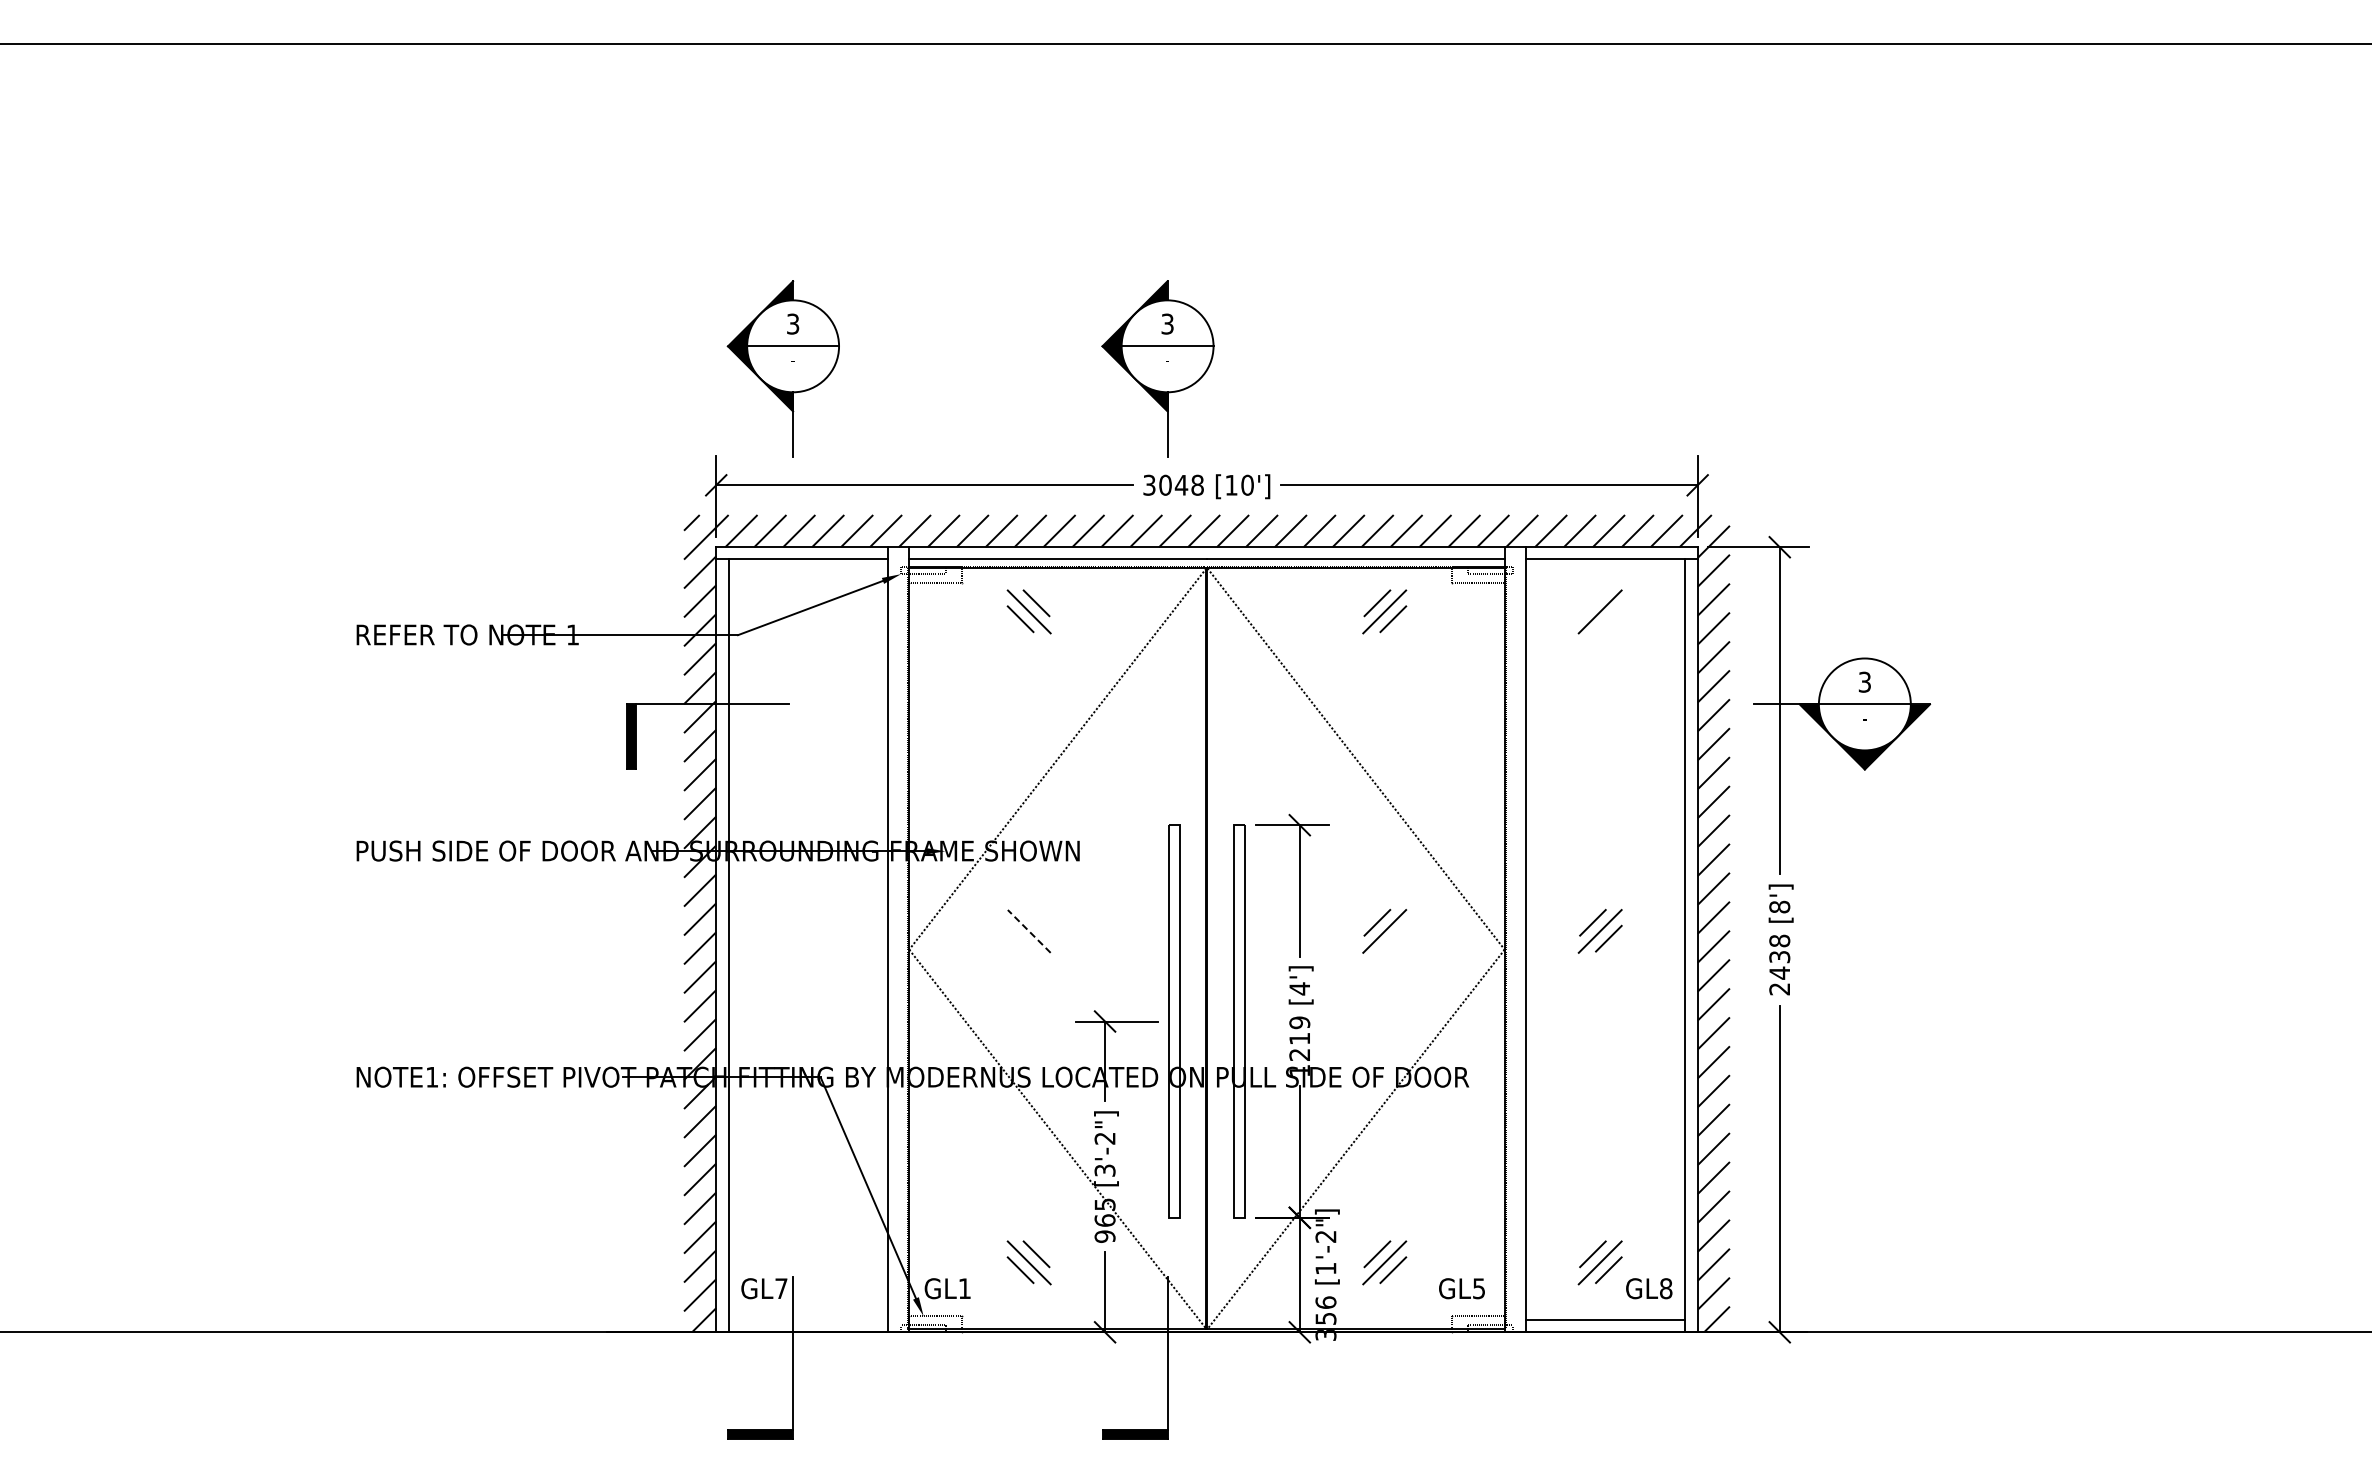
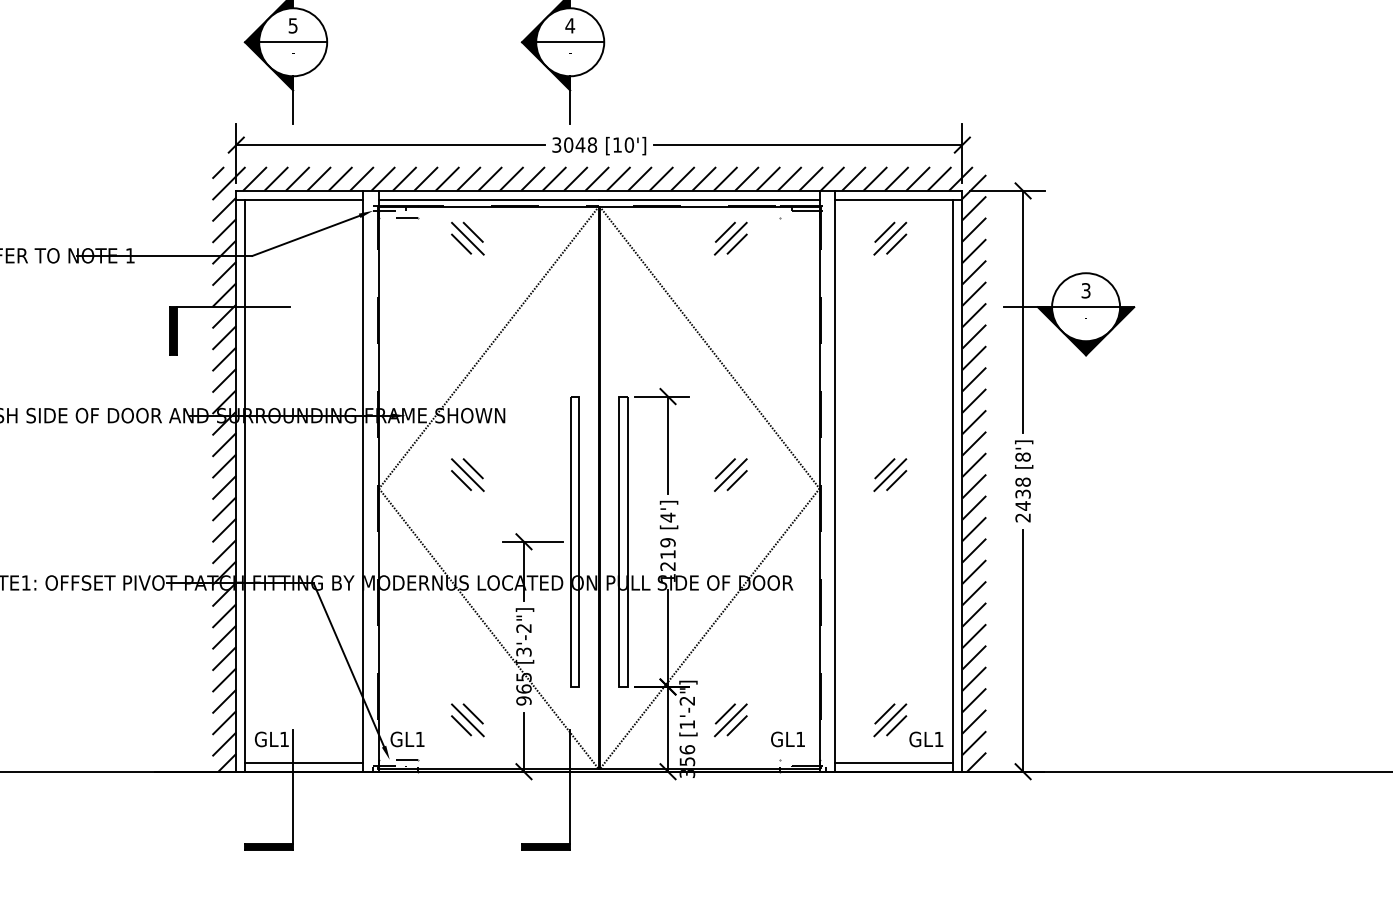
text: (793, 323) -> (293, 25), 3 -> 5
text: (1167, 323) -> (570, 25), 3 -> 4
line: (1592, 603) -> (884, 232), added
line: (1608, 619) -> (896, 244), added
line: (1036, 922) -> (473, 468), added
line: (1028, 931) -> (467, 475), dashed -> solid
line: (1020, 938) -> (461, 480), added
line: (1393, 938) -> (737, 480), added
text: (781, 1288) -> (284, 739), GL7 -> GL1
text: (1478, 1288) -> (800, 739), GL5 -> GL1
text: (1666, 1288) -> (939, 739), GL8 -> GL1
line: (808, 1320) -> (304, 762), added

